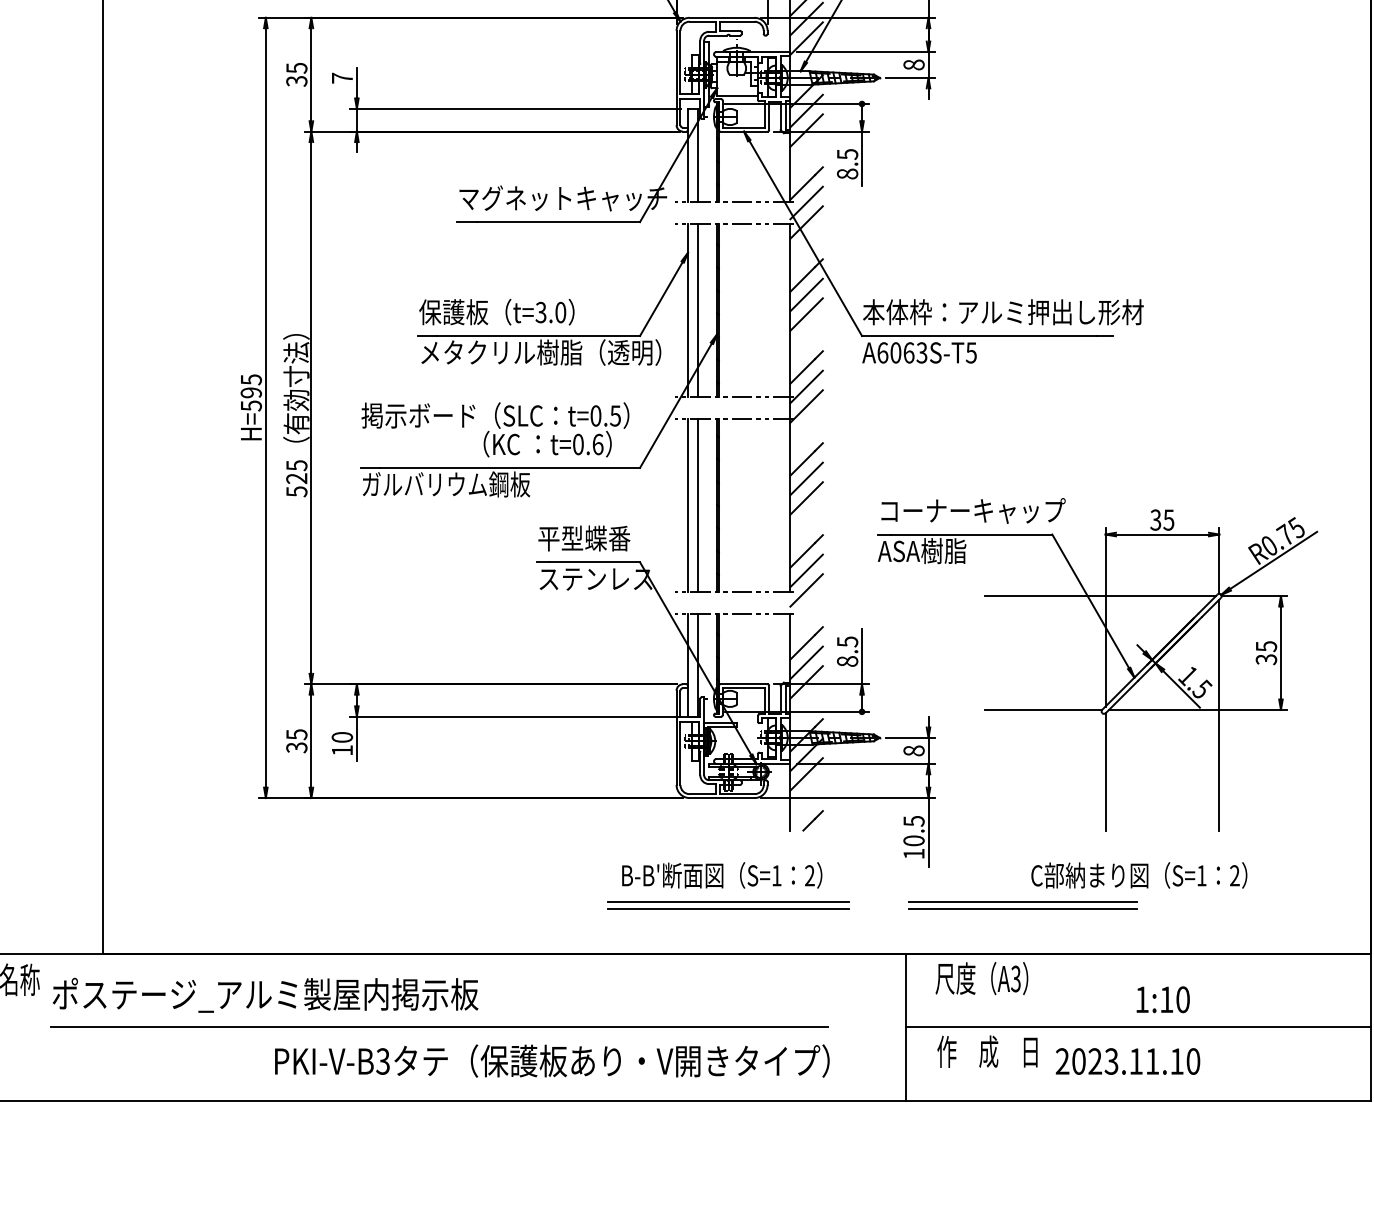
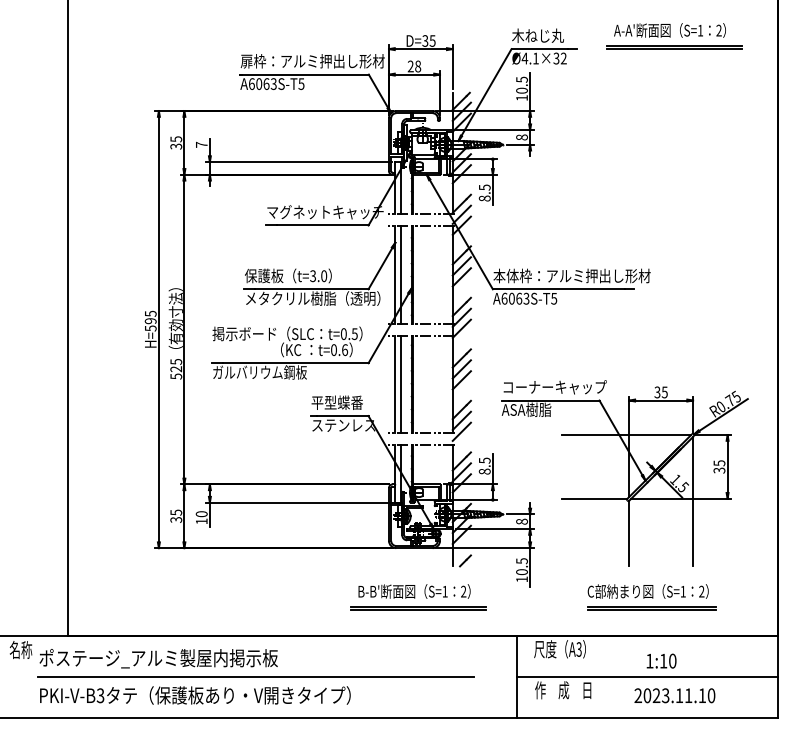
line: (1021, 903) -> (651, 607), moved
text: (552, 1061) -> (195, 695), moved
text: (1127, 1061) -> (674, 695), moved

